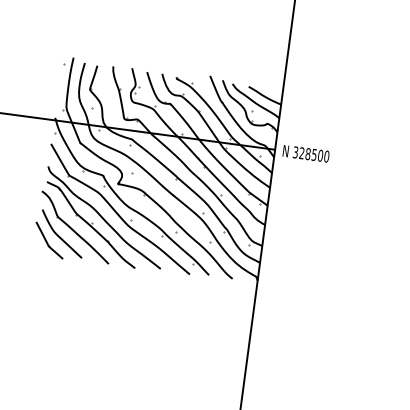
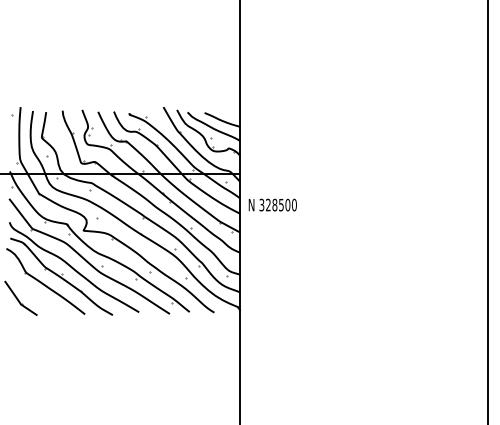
text: (305, 153) -> (272, 204), moved
curve: (60, 236) -> (31, 292), removed

